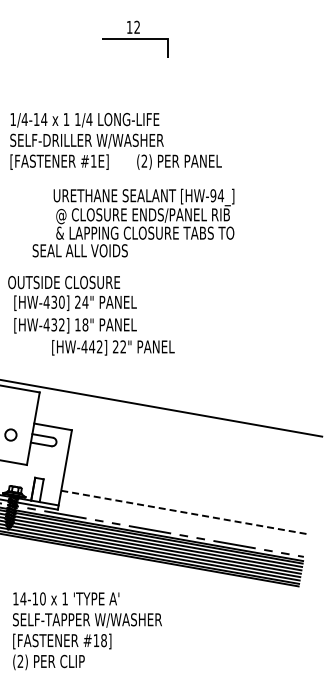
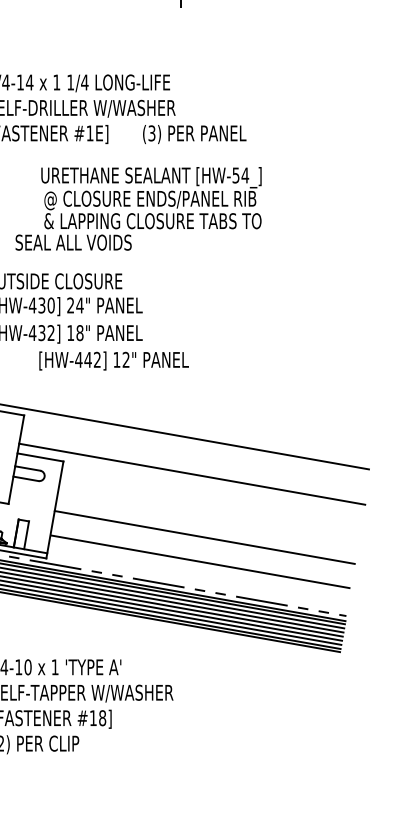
text: (144, 161) -> (152, 133), (2) -> (3)
text: (213, 195) -> (236, 175), [HW-94_] -> [HW-54_]
text: (115, 346) -> (116, 359), 22" -> 12"
line: (177, 440) -> (192, 474), added
line: (187, 492) -> (204, 537), added
line: (184, 512) -> (200, 561), dashed -> solid

